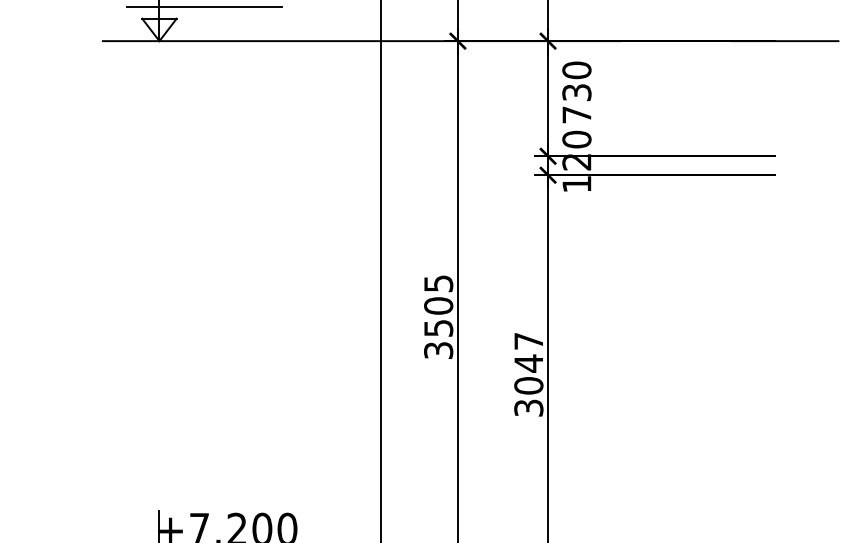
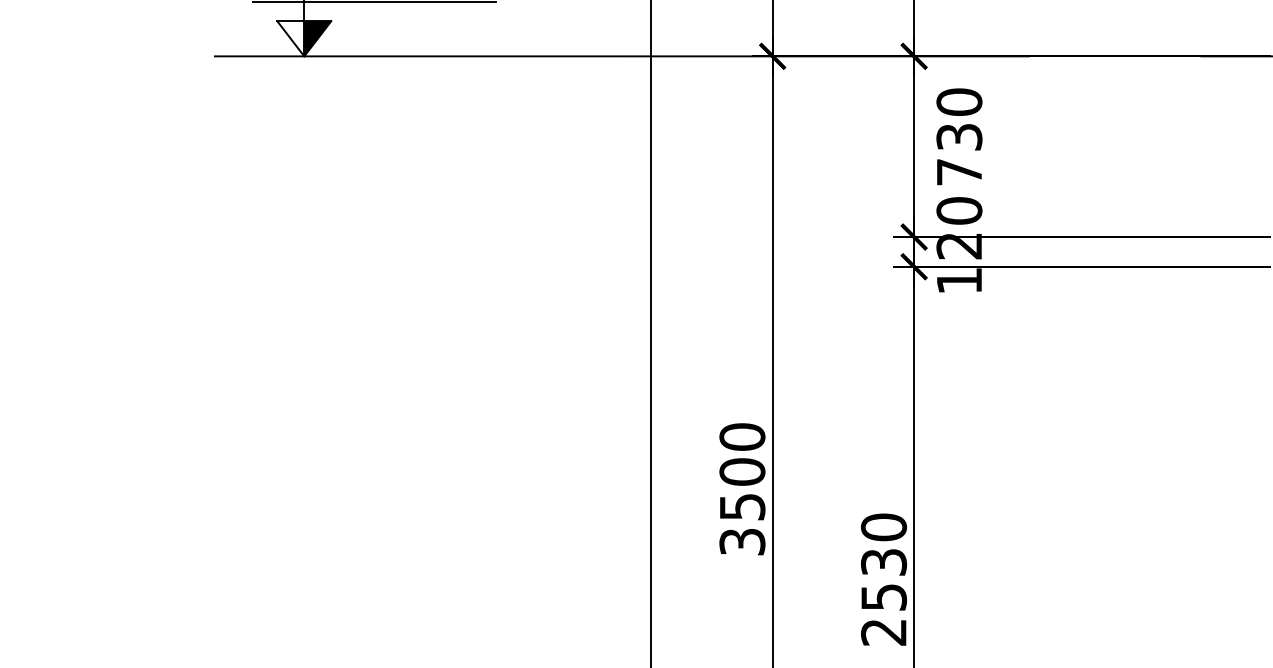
fill: (167, 29) -> (316, 38), added
text: (438, 283) -> (742, 436), 3505 -> 3500
text: (528, 374) -> (883, 579), 3047 -> 2530

